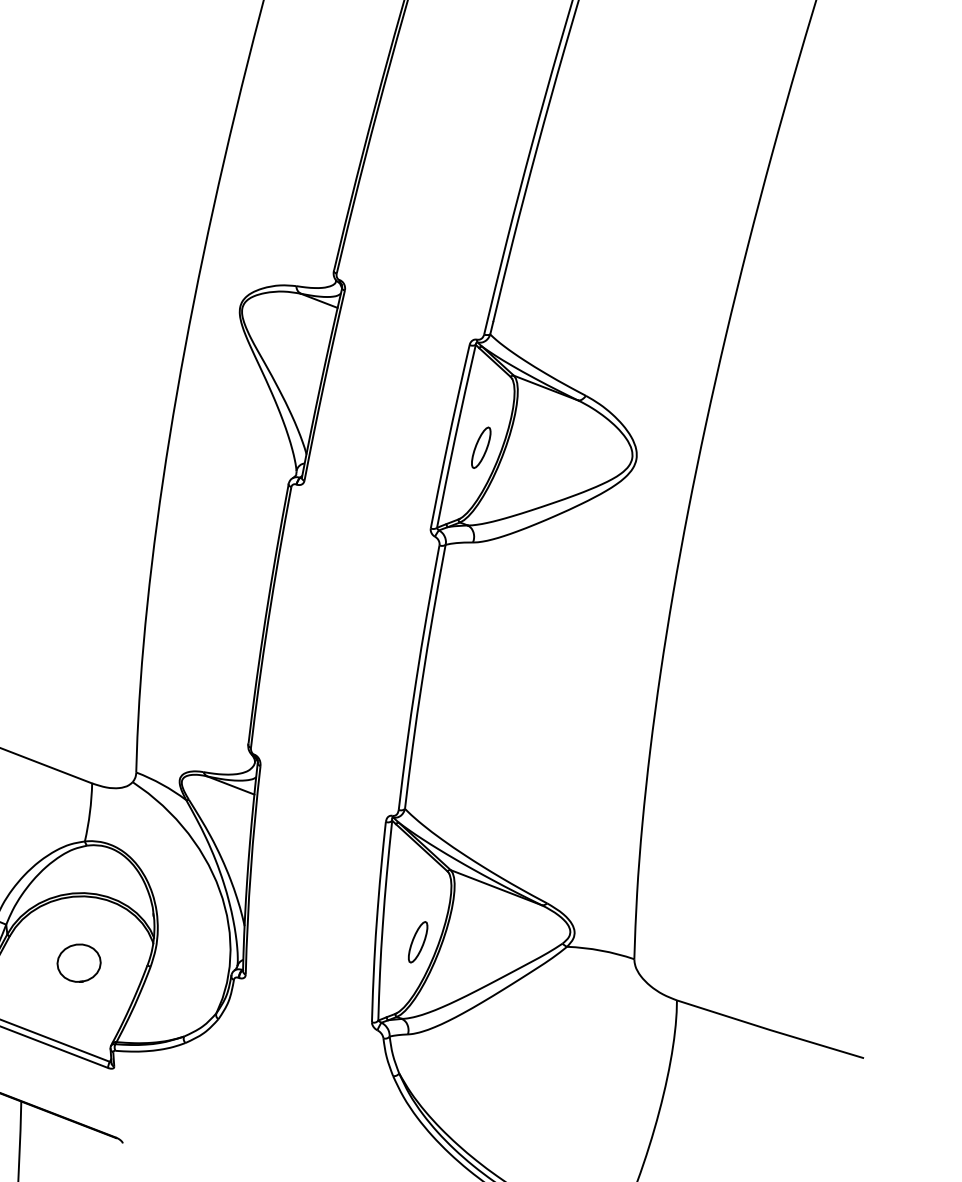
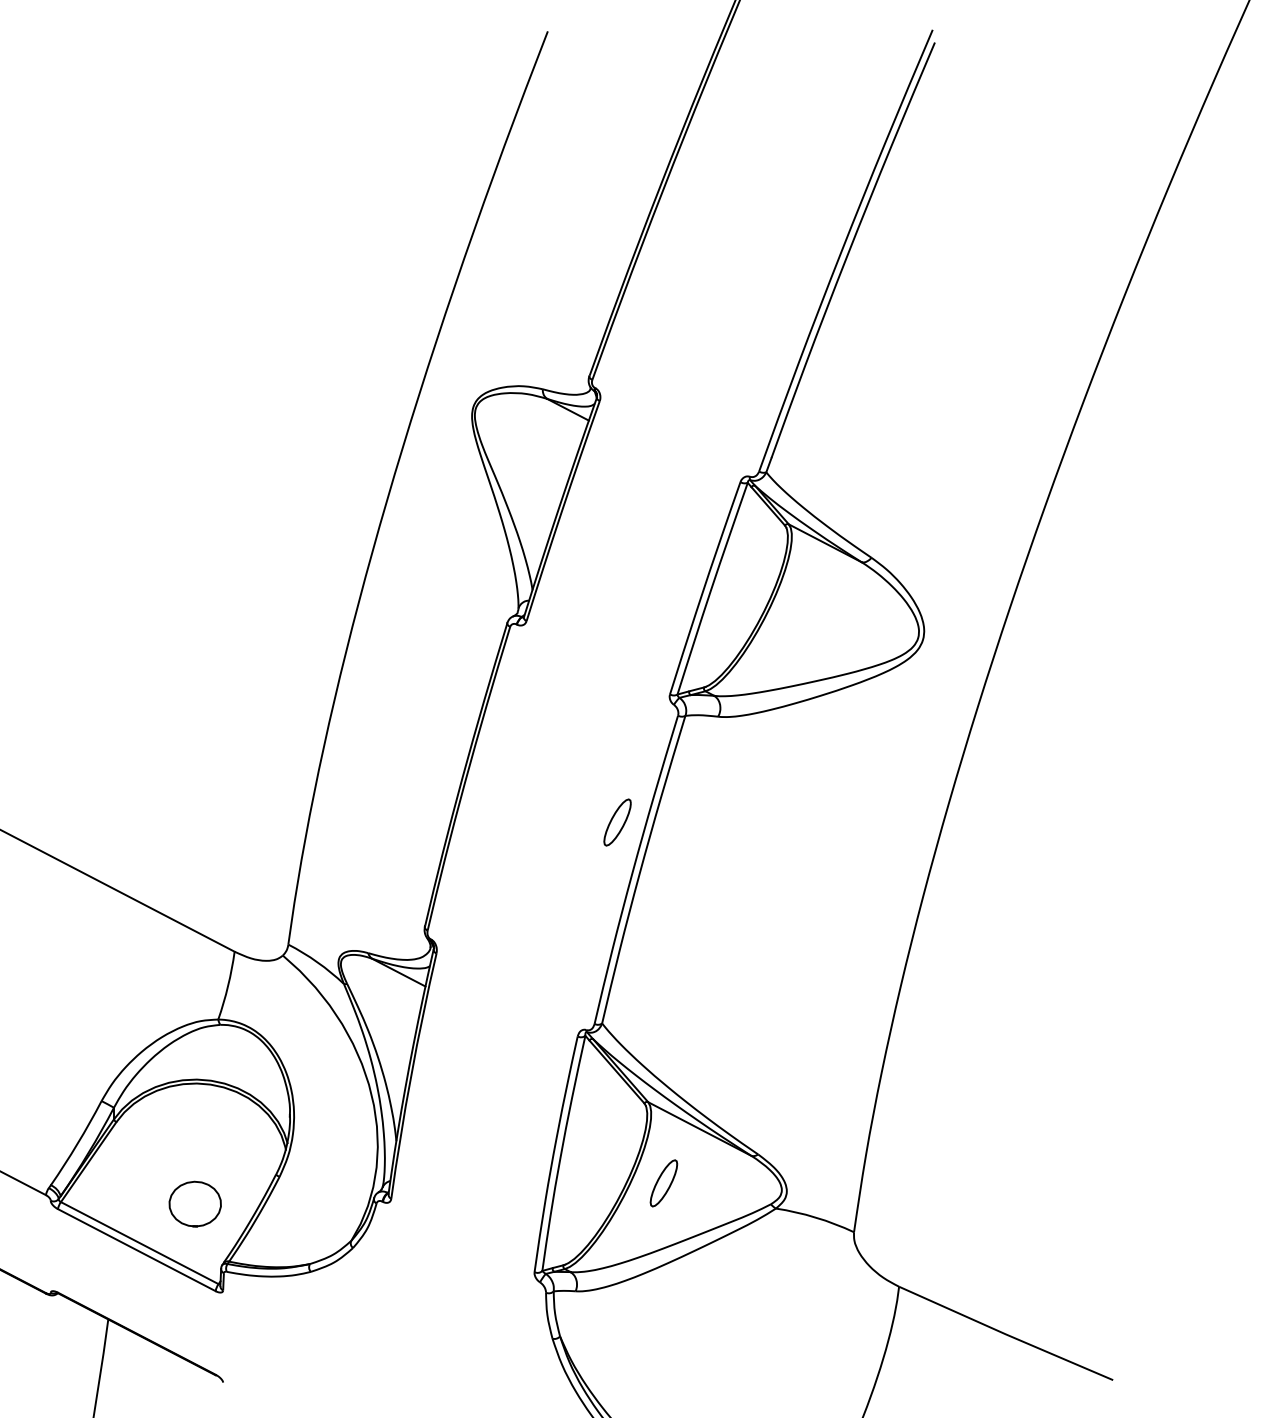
part: (481, 447) -> (617, 822), moved
part: (417, 942) -> (663, 1183), moved
part: (78, 962) -> (194, 1203), moved

